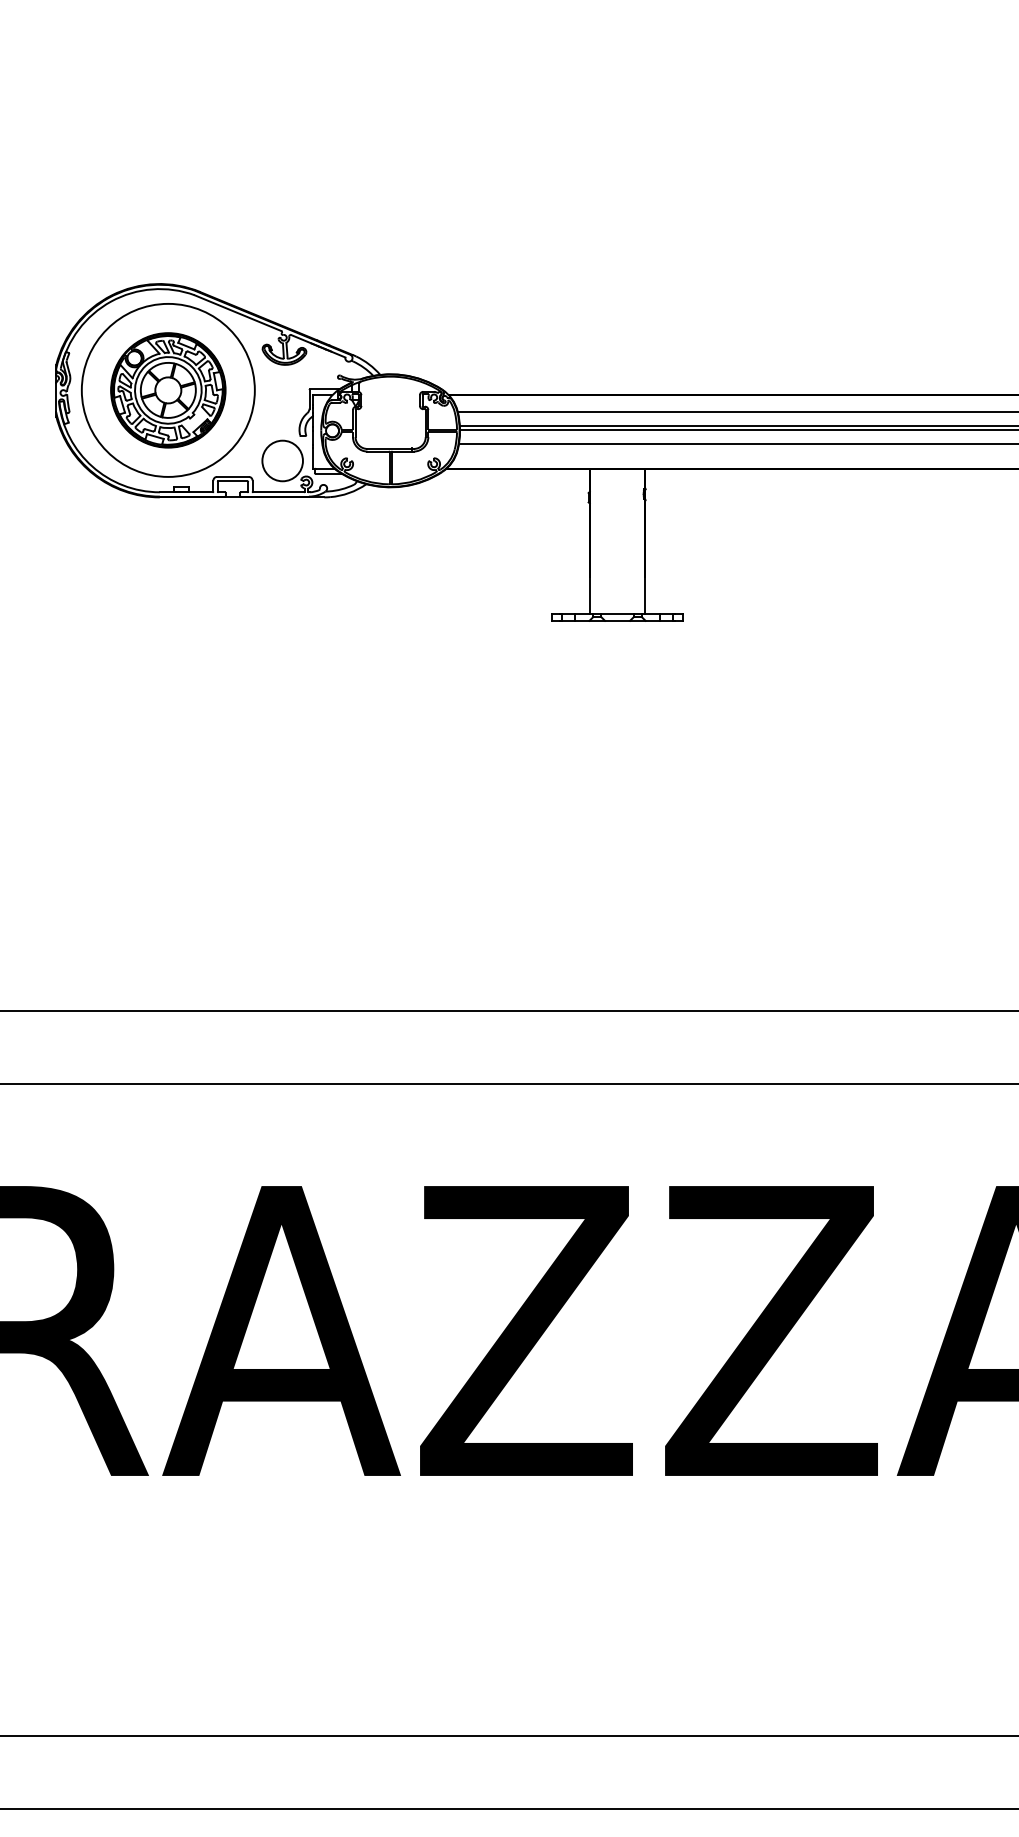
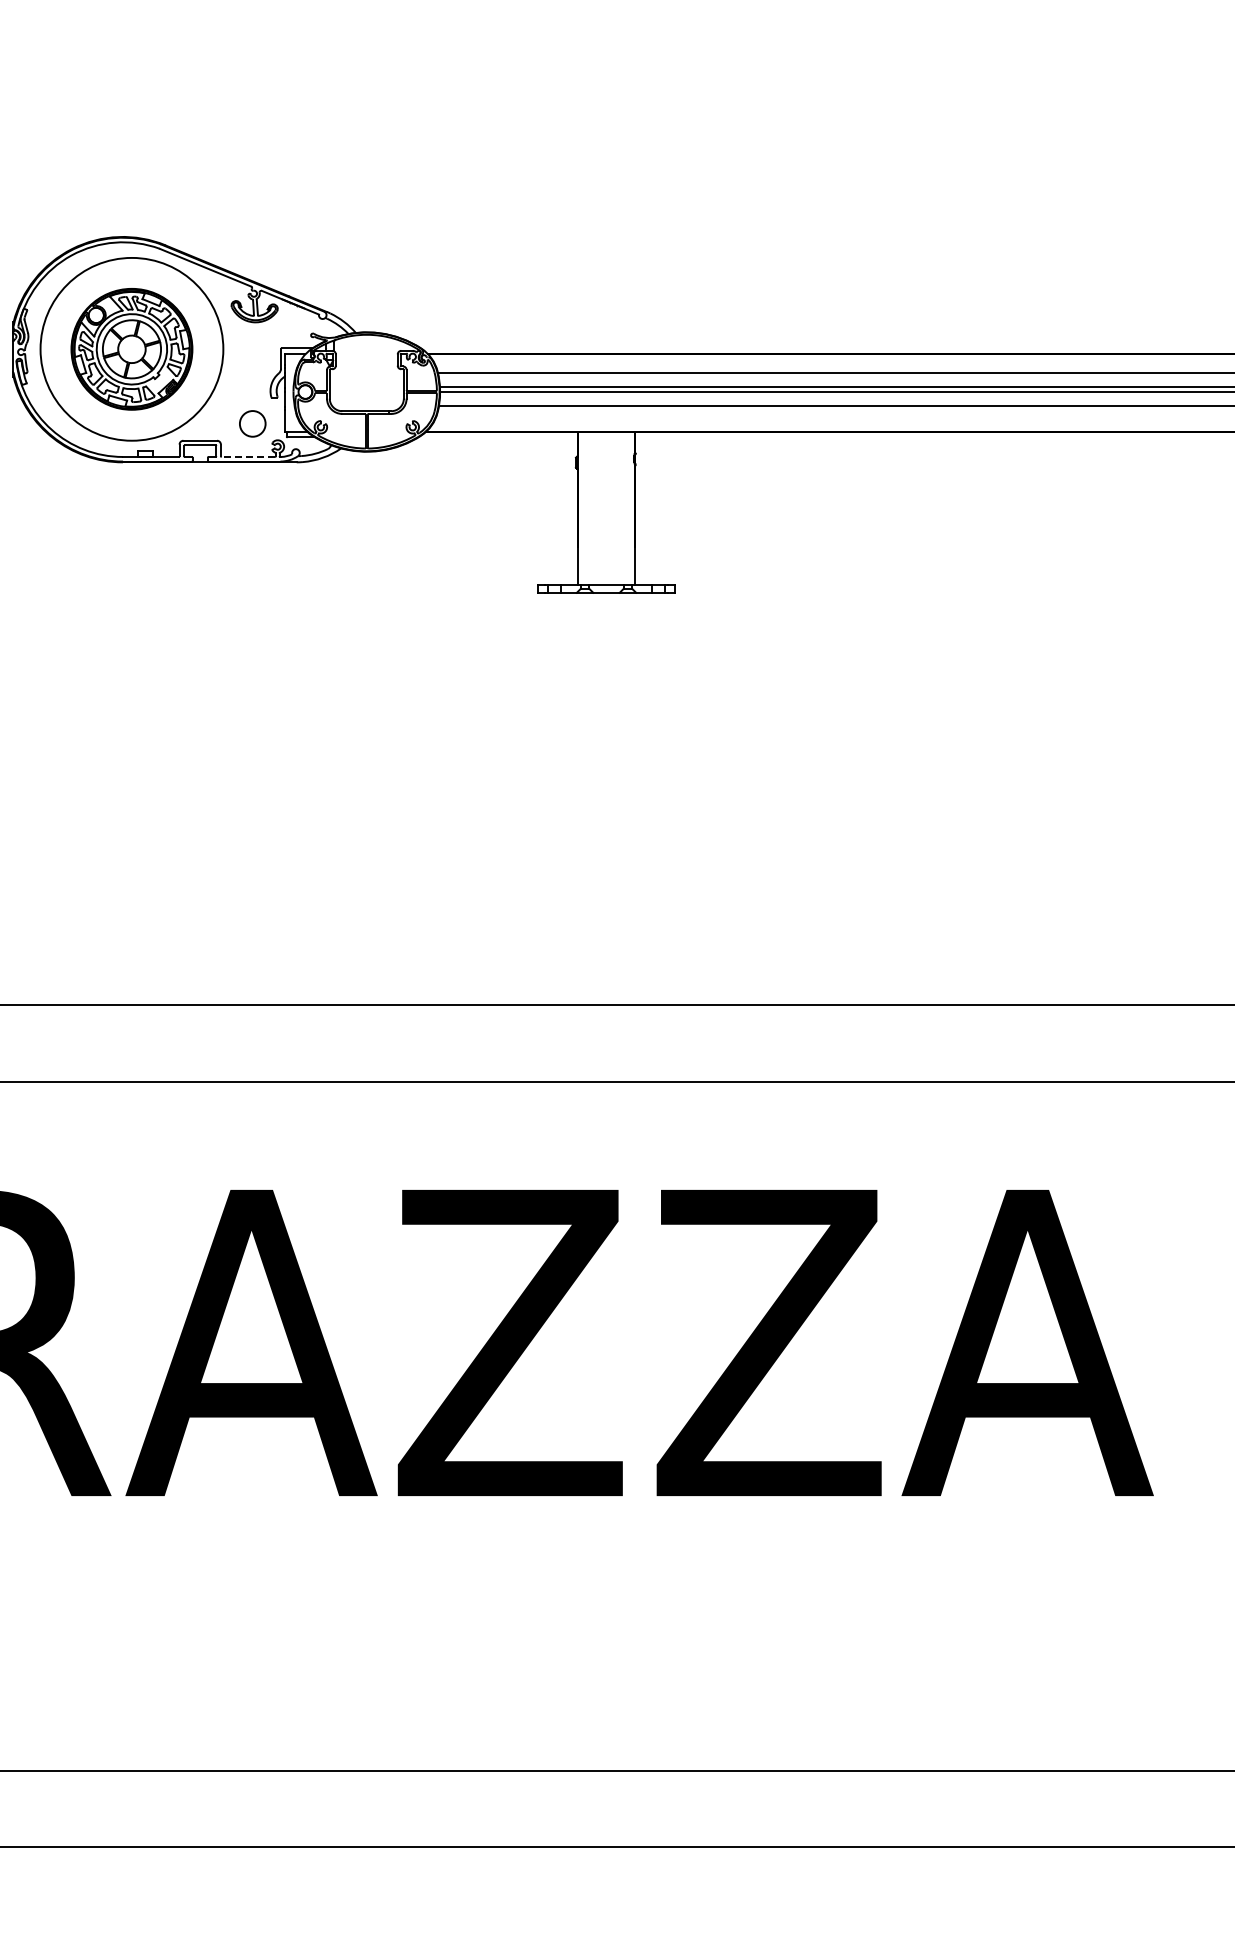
circle: (282, 460) -> (252, 423), size x0.6
line: (278, 491) -> (248, 456), solid -> dashed

